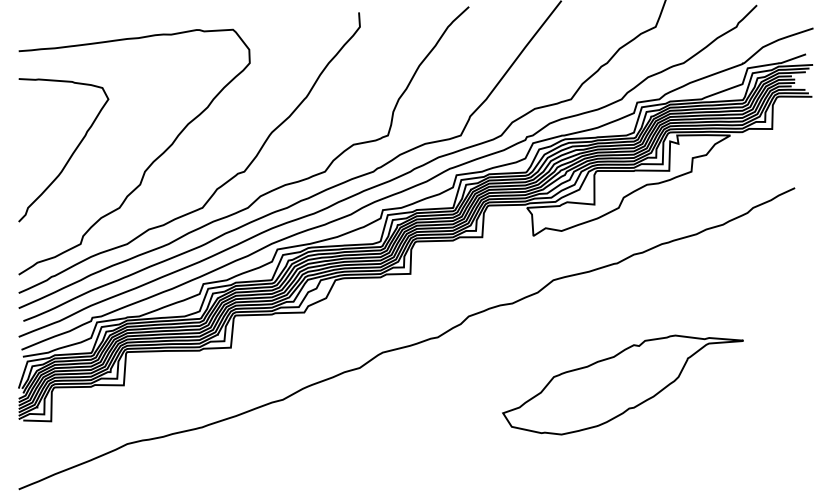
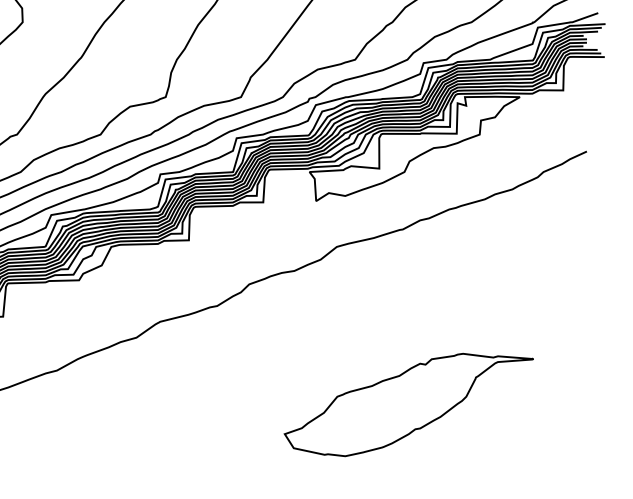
part: (622, 384) -> (408, 404), moved

